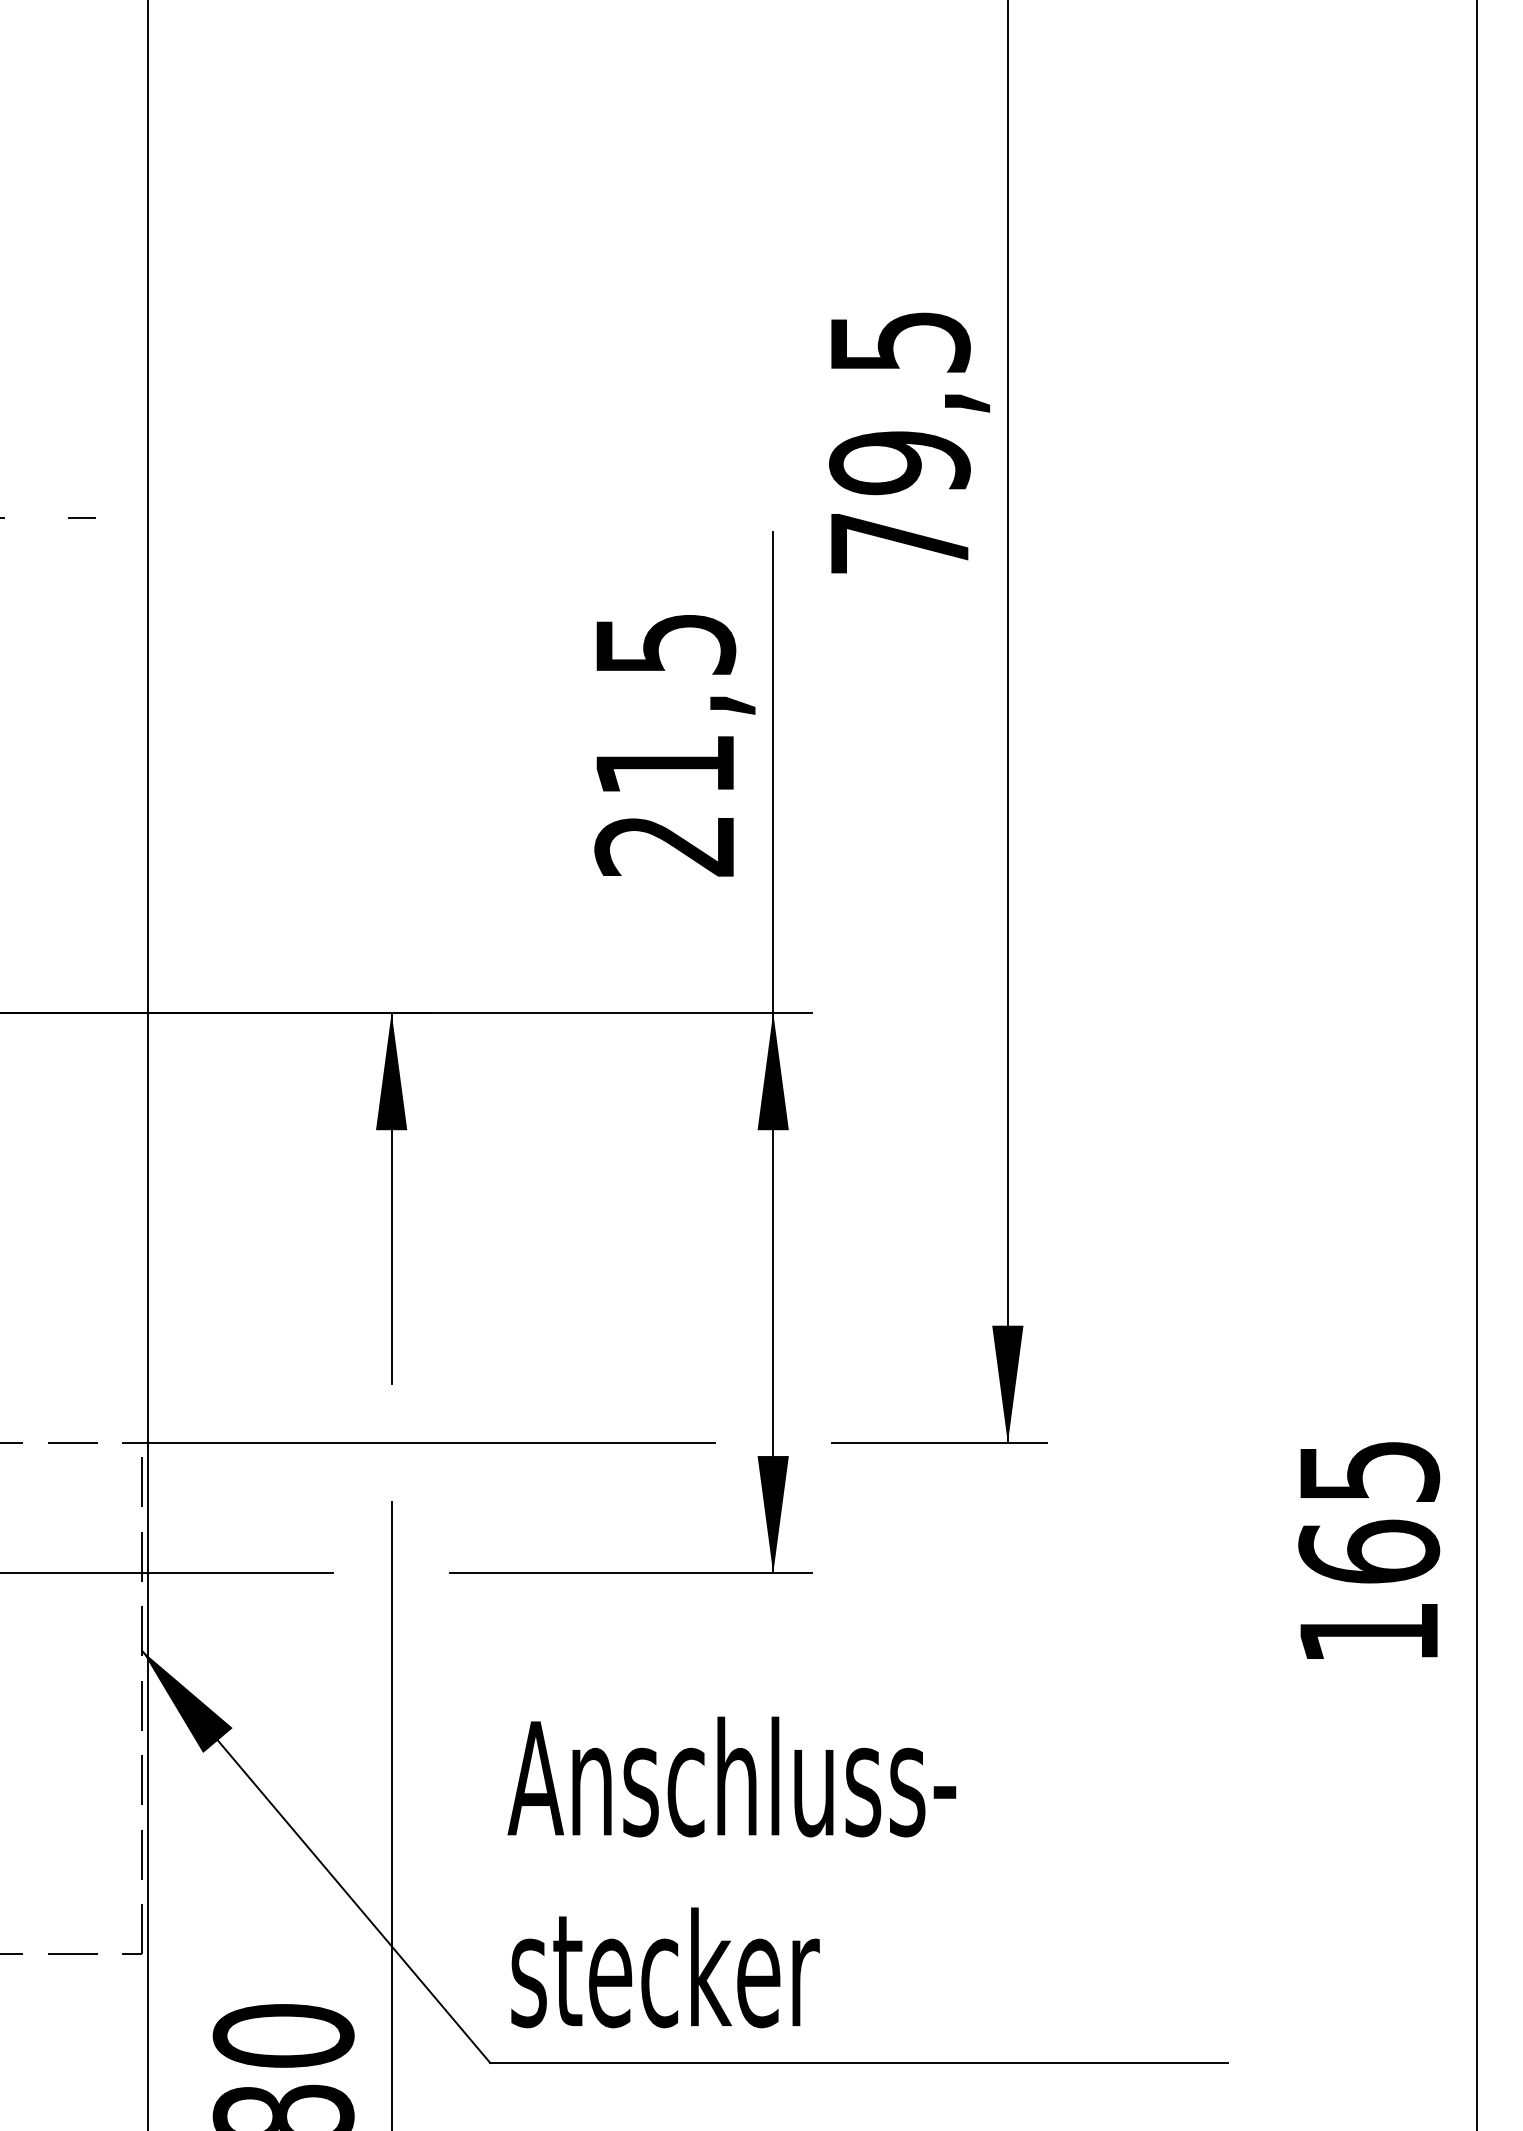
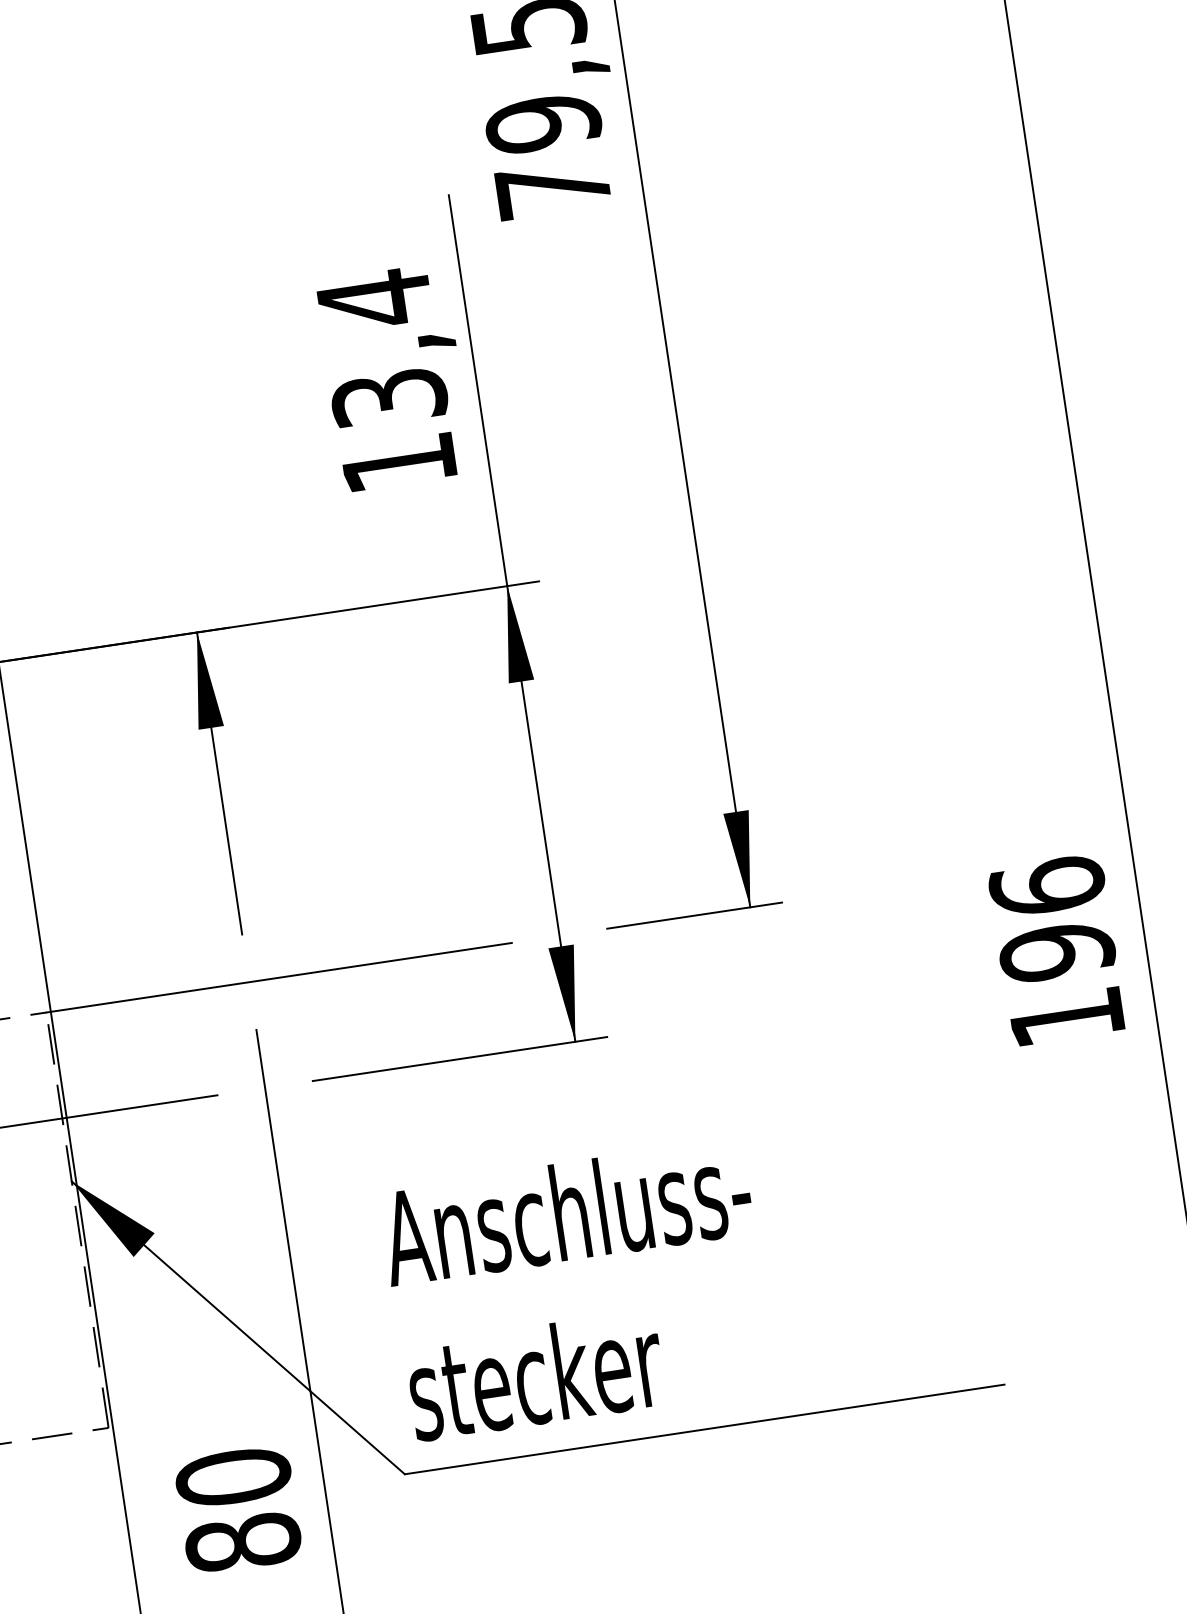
text: (665, 743) -> (386, 380), 21,5 -> 13,4
text: (1369, 1511) -> (1052, 919), 165 -> 196

